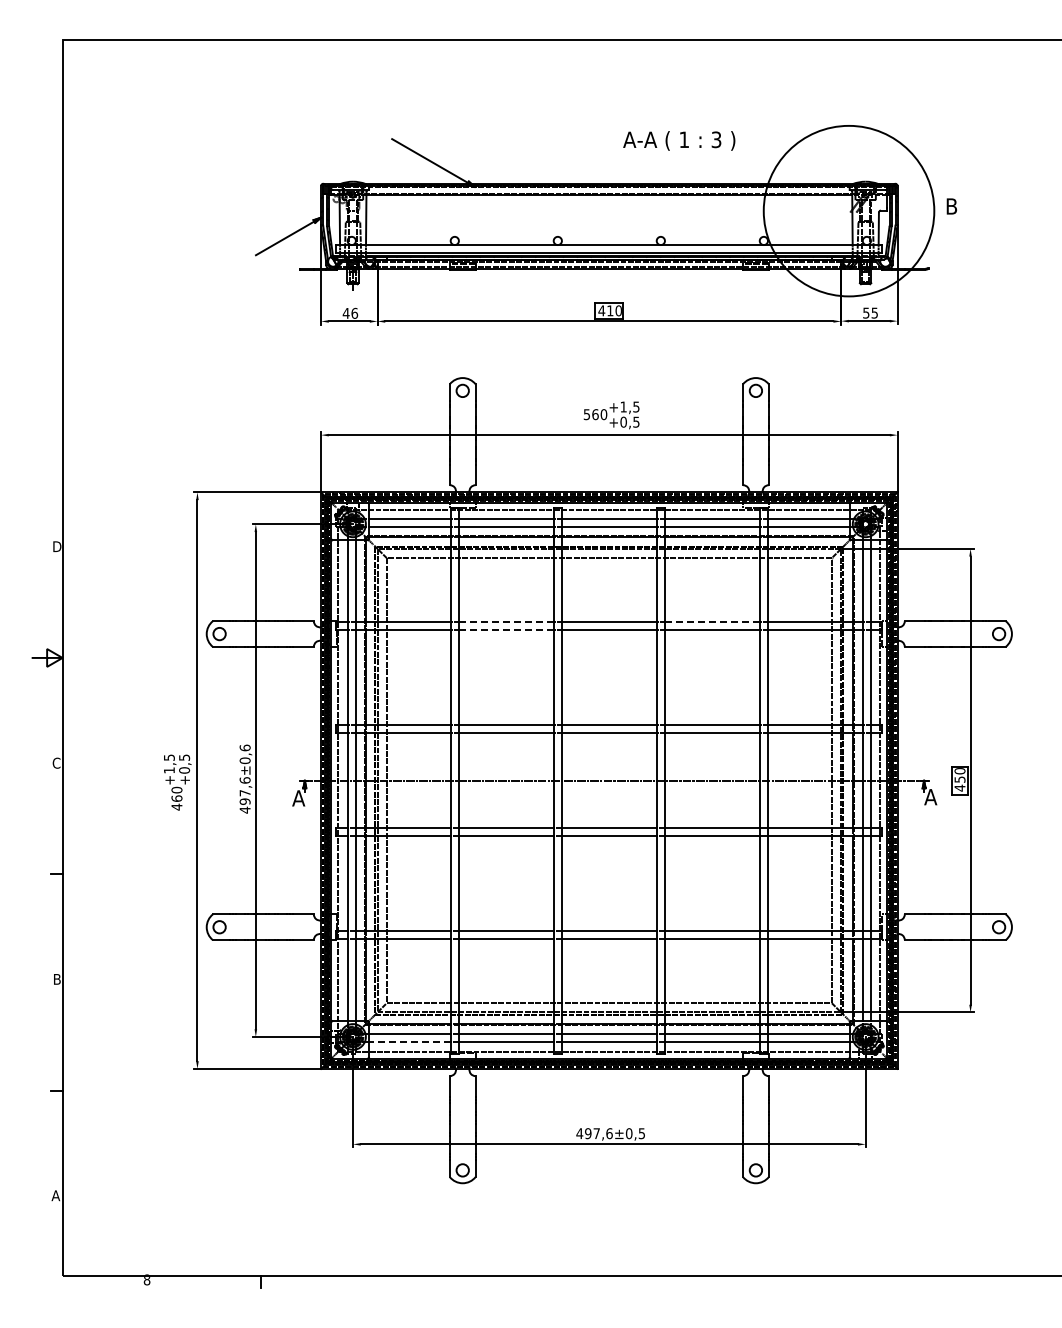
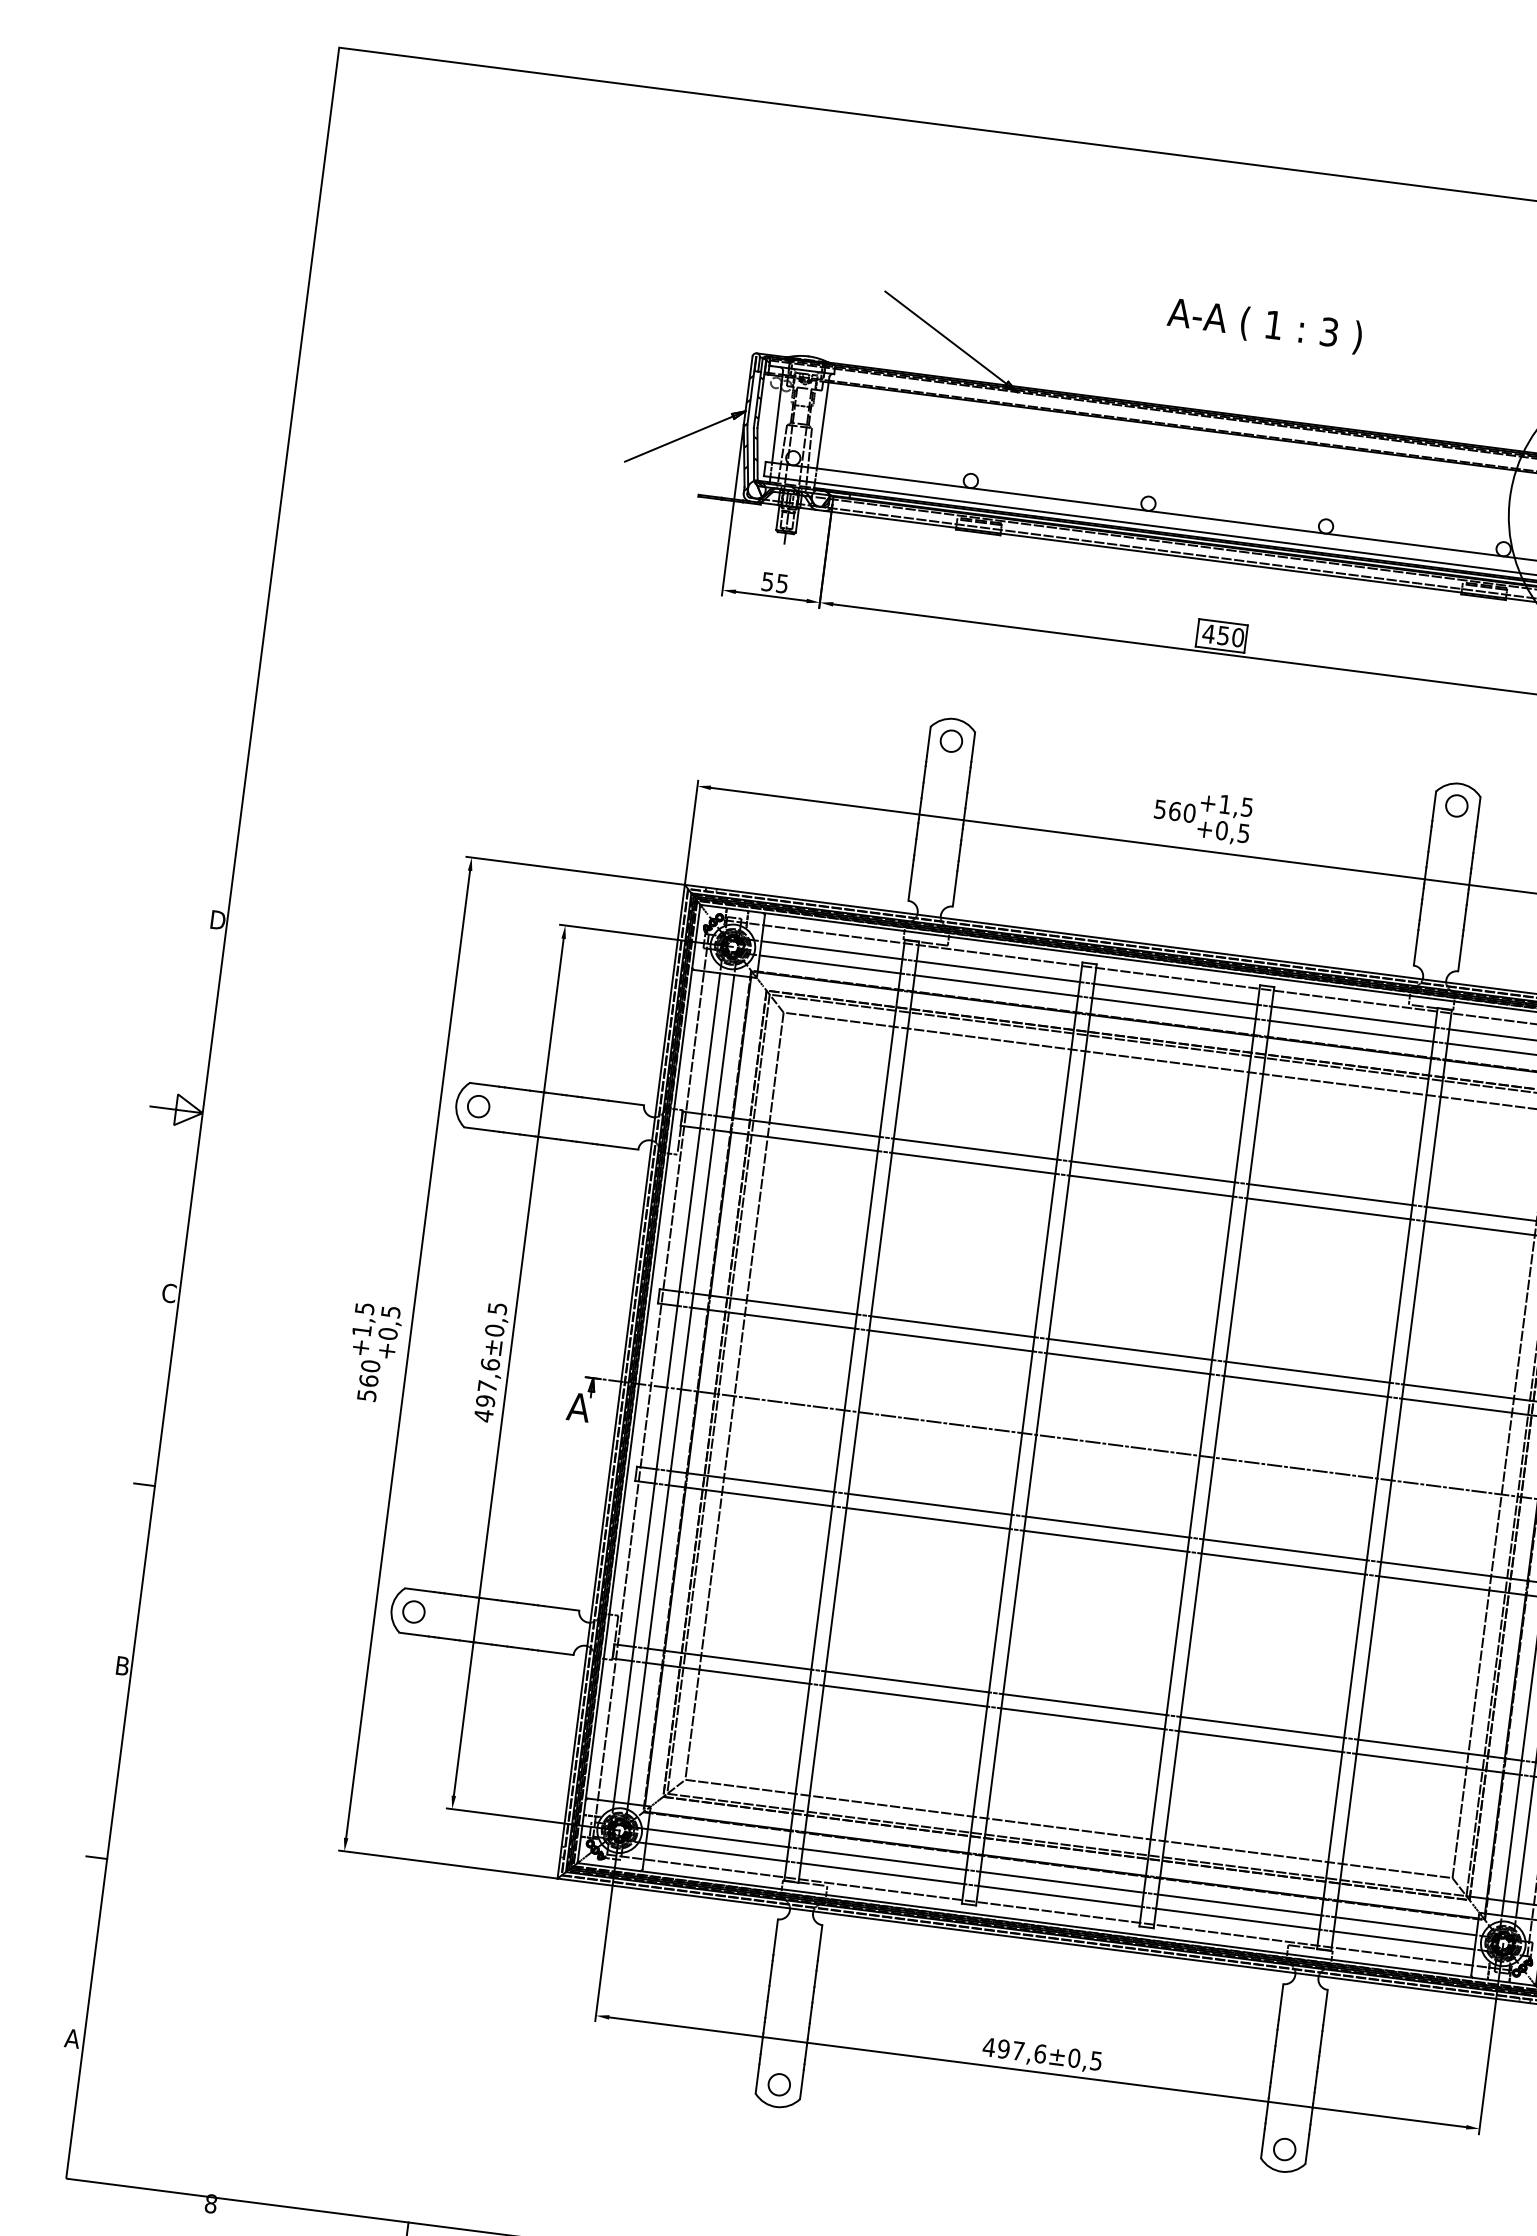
text: (679, 140) -> (1265, 325), moved
text: (610, 310) -> (1223, 635), 410 -> 450
text: (350, 312) -> (775, 581), 46 -> 55
line: (506, 622) -> (975, 1150), dashed -> solid
line: (712, 622) -> (1330, 1195), dashed -> solid
line: (506, 630) -> (973, 1163), dashed -> solid
text: (244, 747) -> (496, 1307), ±0,6 -> ±0,5
text: (176, 806) -> (366, 1394), 460 -> 560
line: (409, 1042) -> (715, 1852), dashed -> solid

